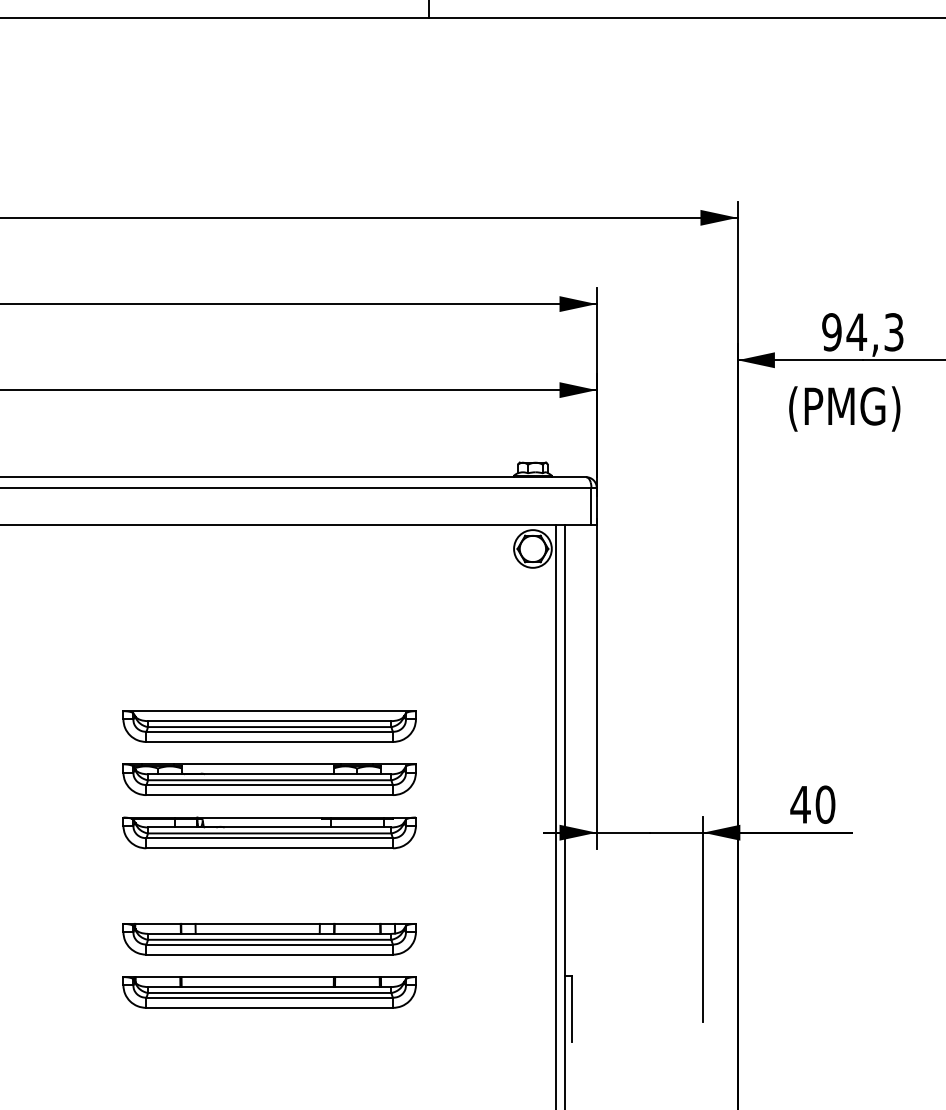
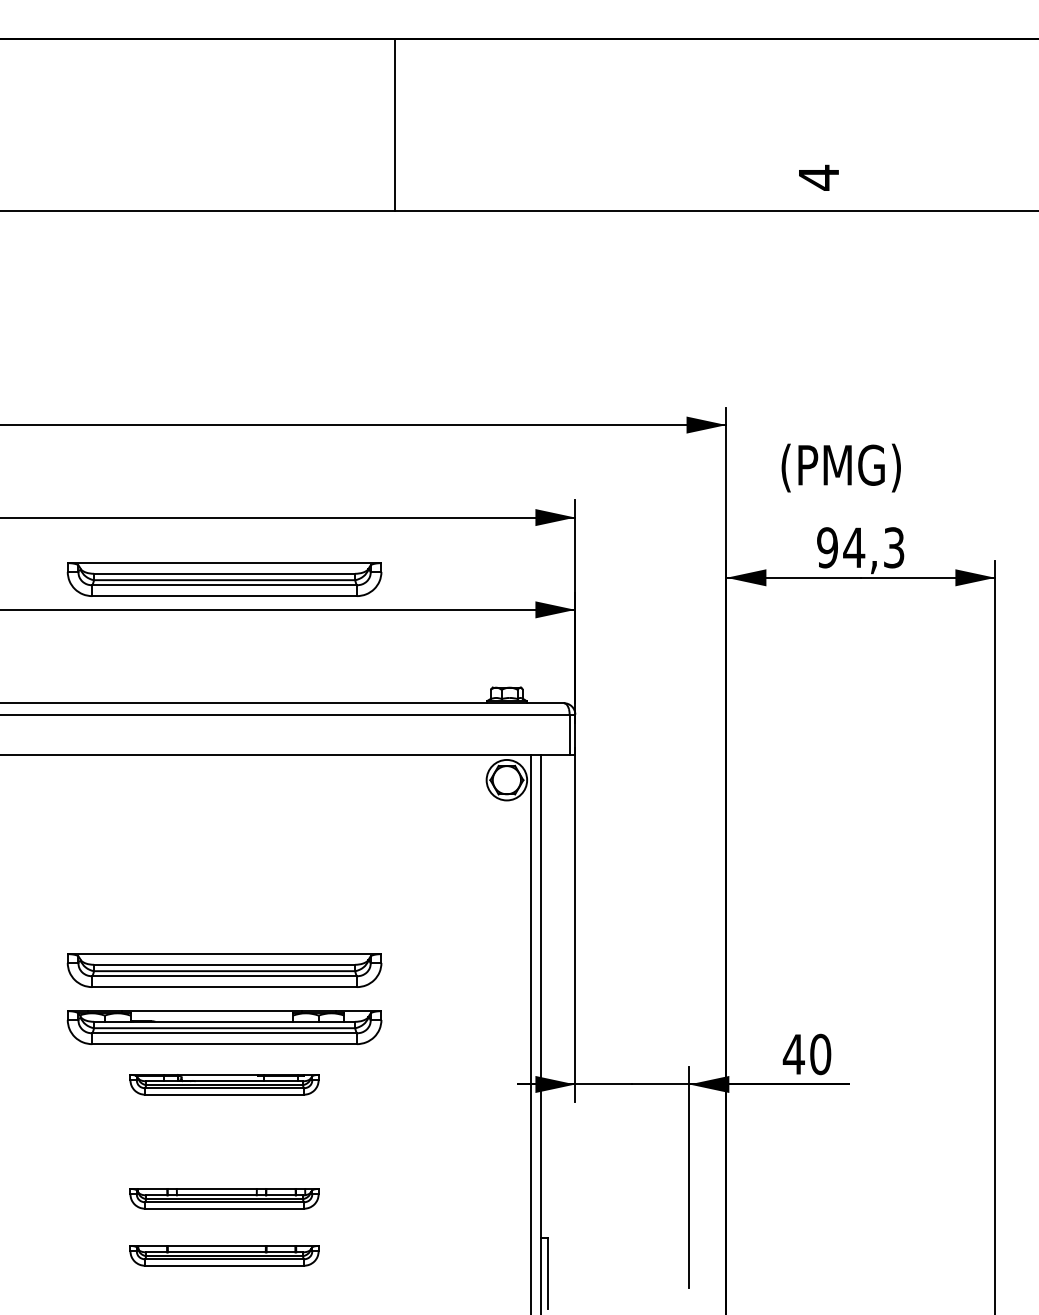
part: (269, 361) -> (224, 579), added
text: (844, 408) -> (840, 467), moved
part: (269, 832) -> (224, 1084), size x0.6
part: (269, 939) -> (224, 1198), size x0.6
part: (269, 992) -> (224, 1255), size x0.6

